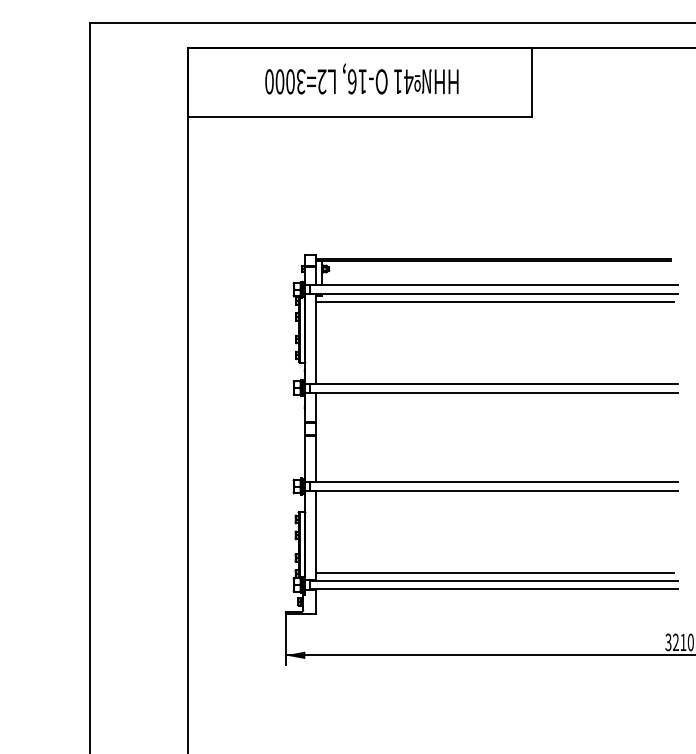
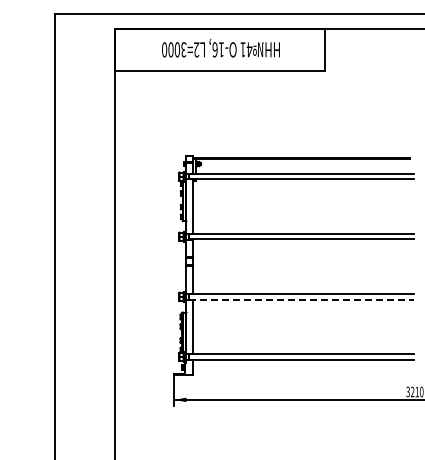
line: (495, 302) -> (302, 184), removed
line: (493, 490) -> (301, 299), solid -> dashed
line: (495, 572) -> (302, 349), removed

